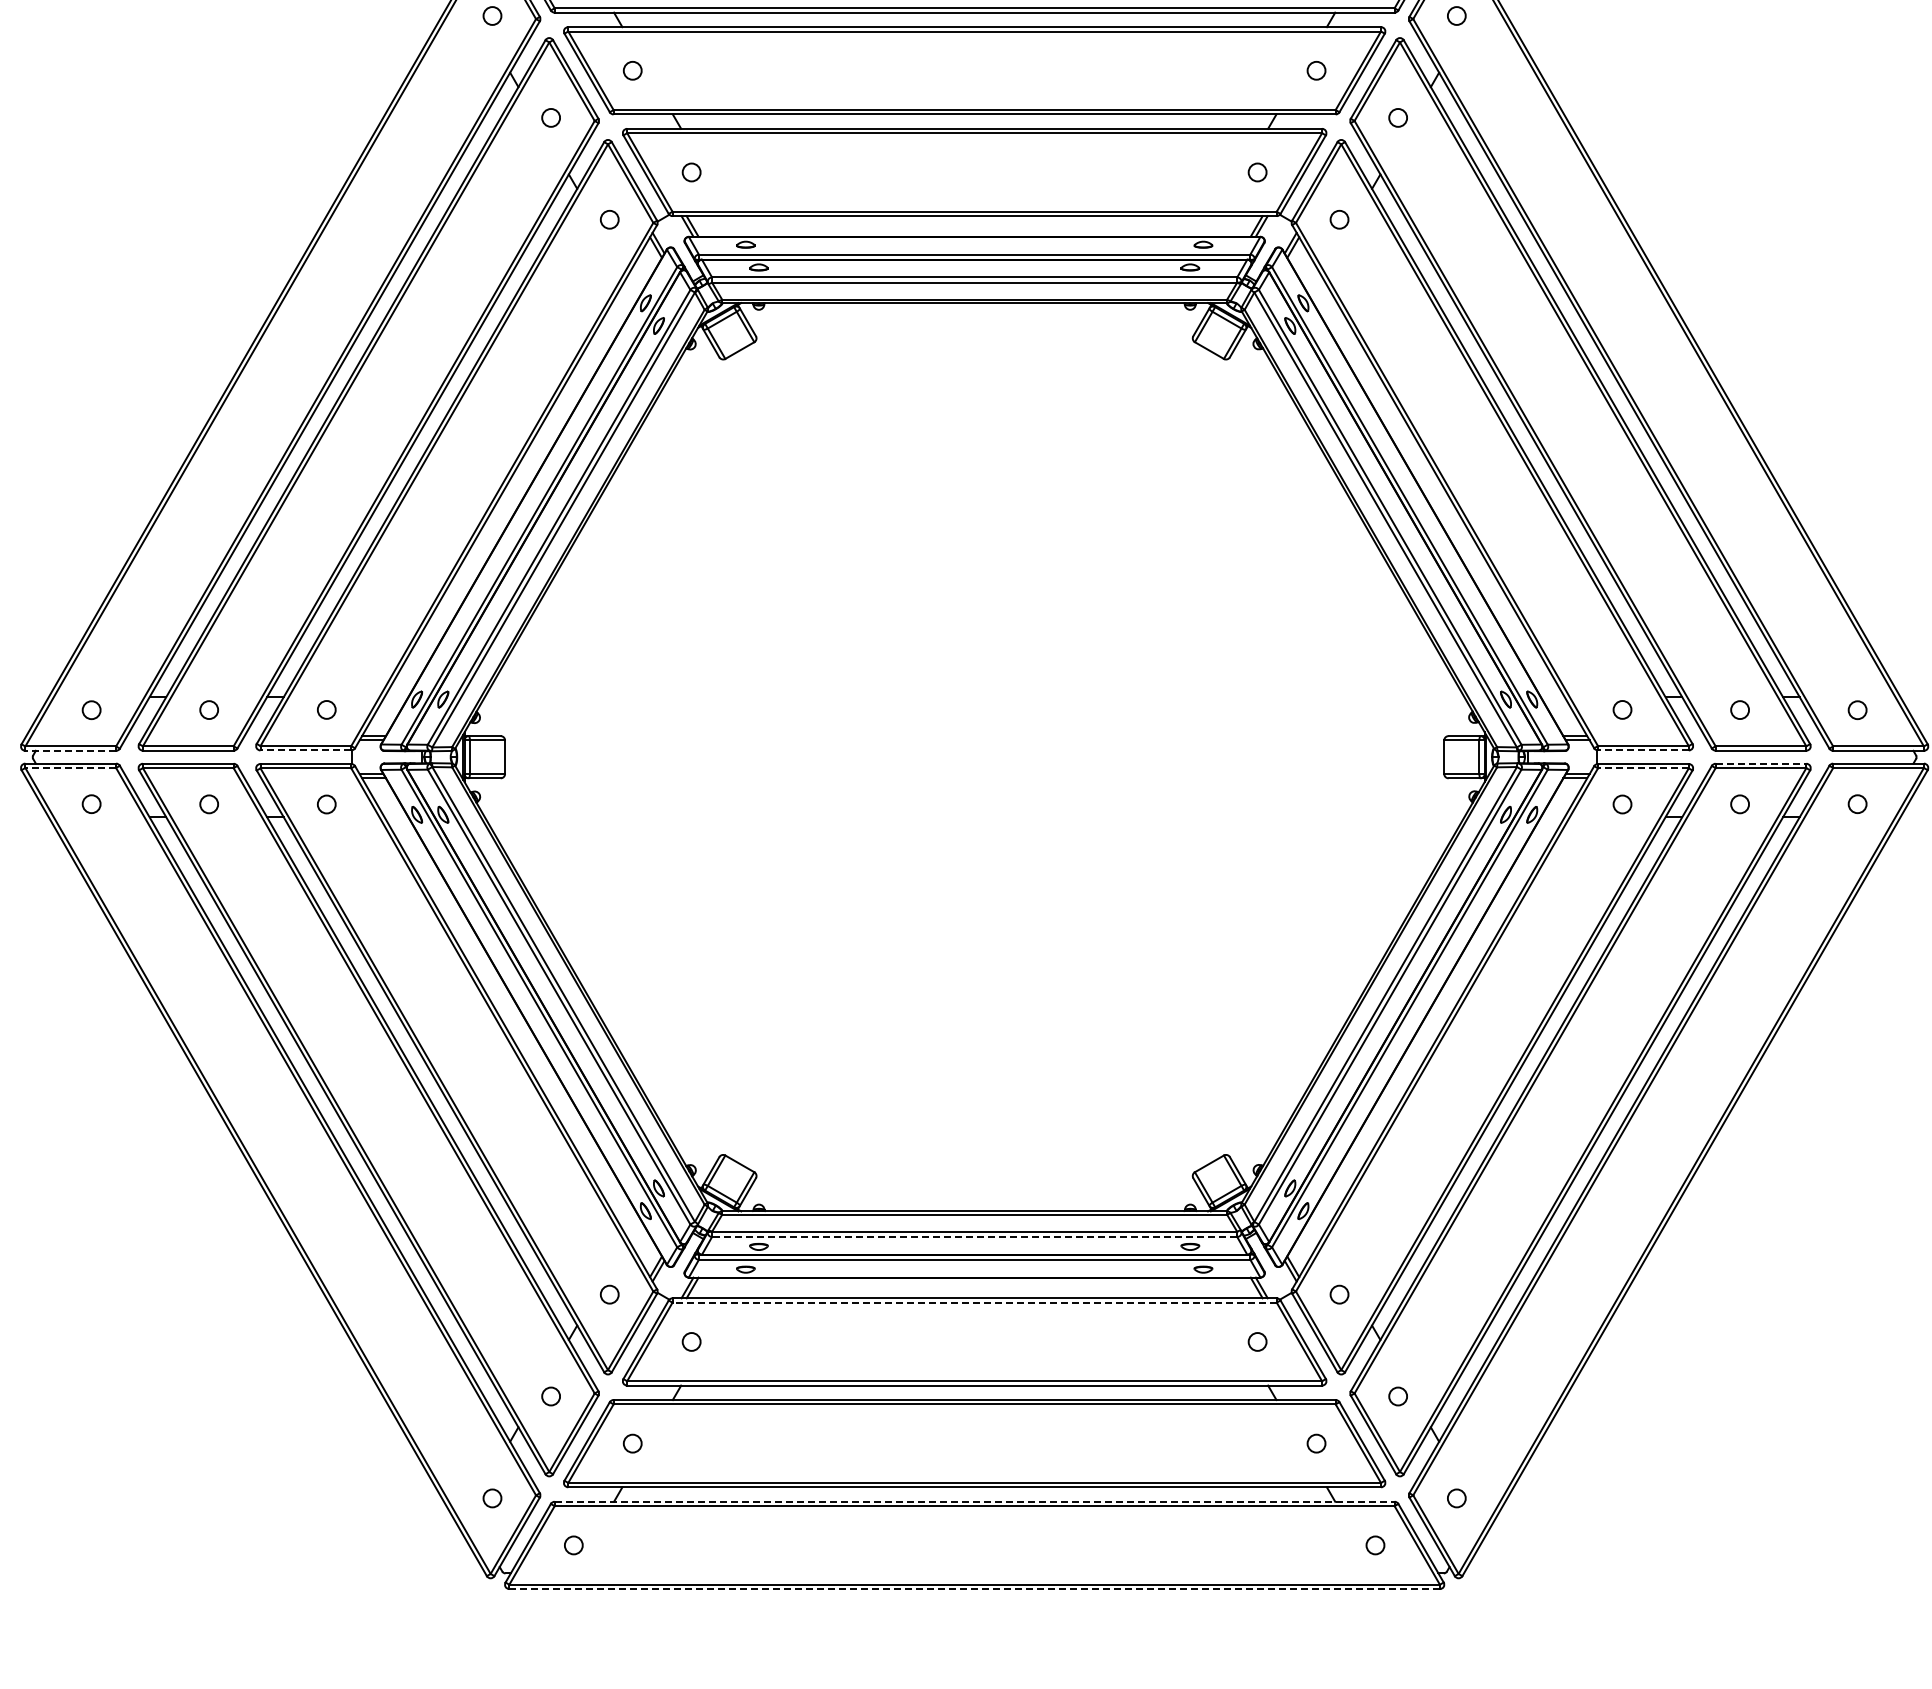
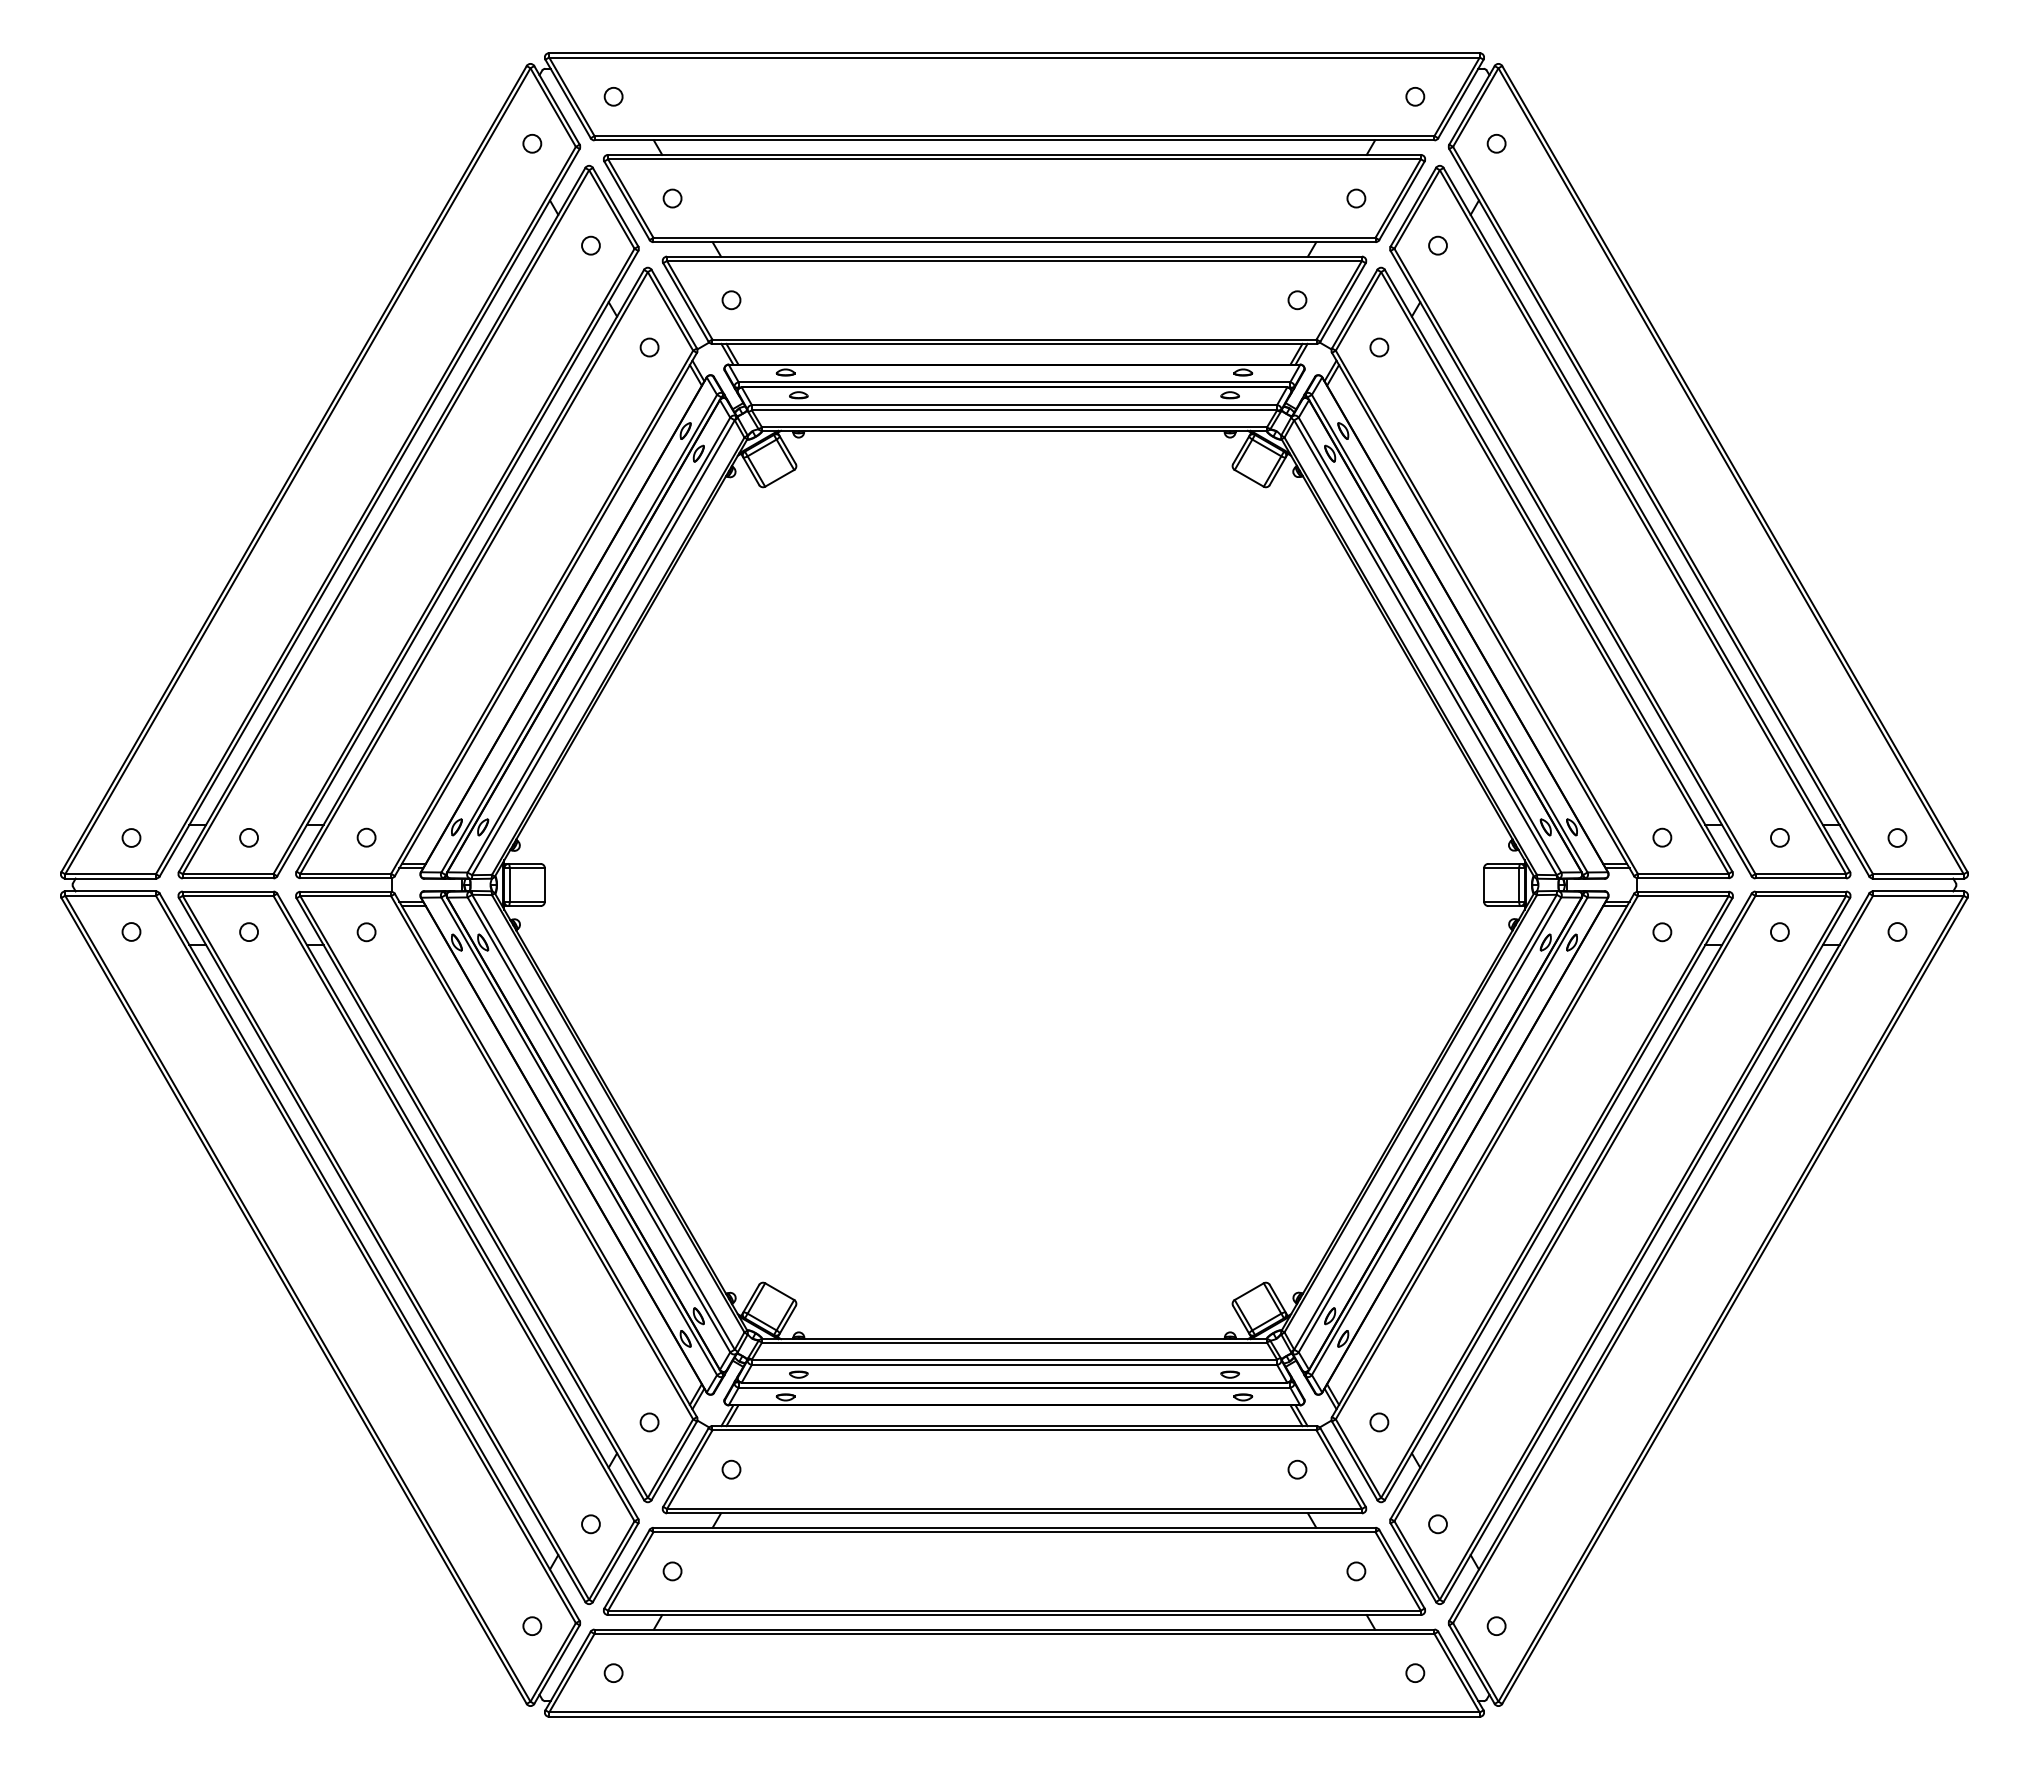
line: (70, 750) -> (110, 878), dashed -> solid
line: (305, 750) -> (345, 878), dashed -> solid
line: (1642, 750) -> (1682, 878), dashed -> solid
line: (1761, 763) -> (1801, 891), dashed -> solid
line: (70, 767) -> (110, 895), dashed -> solid
line: (1642, 768) -> (1682, 896), dashed -> solid
line: (974, 1236) -> (1014, 1364), dashed -> solid
line: (974, 1302) -> (1014, 1430), dashed -> solid
line: (974, 1501) -> (1014, 1629), dashed -> solid
line: (974, 1588) -> (1014, 1716), dashed -> solid

